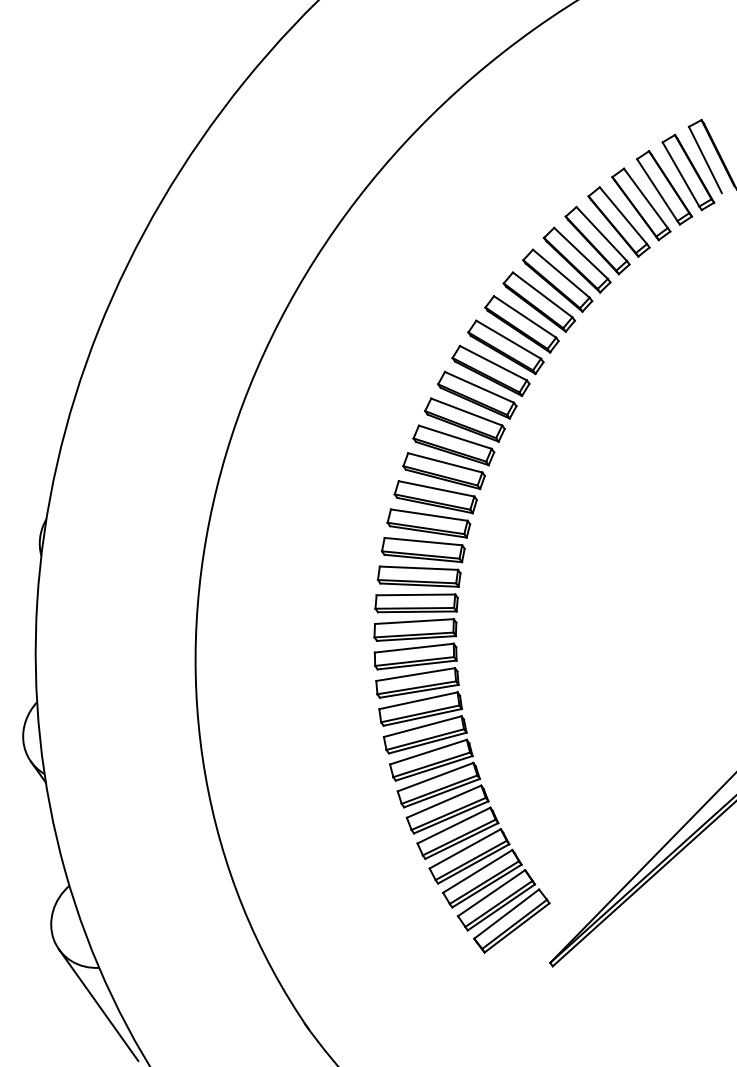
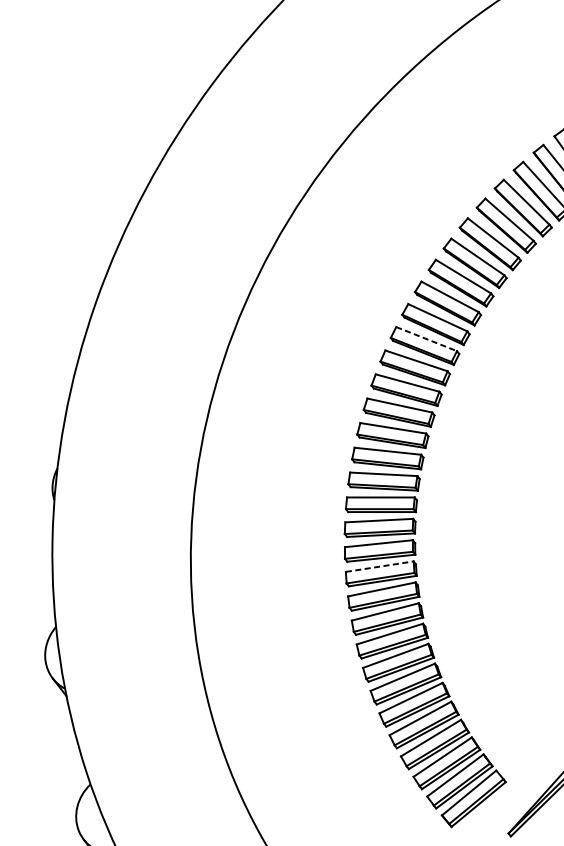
line: (479, 387) -> (426, 339), solid -> dashed
line: (414, 648) -> (379, 566), solid -> dashed

